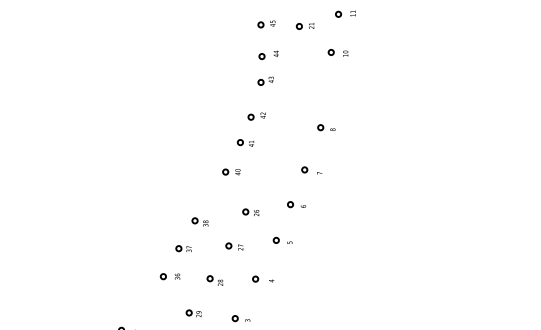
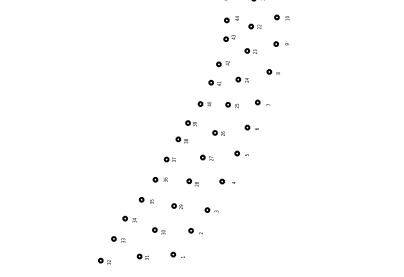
part: (300, 64) -> (254, 26), added
part: (336, 88) -> (280, 43), added
part: (294, 98) -> (250, 50), added
part: (282, 138) -> (241, 79), added
part: (268, 174) -> (231, 105), added
part: (211, 198) -> (190, 123), added
part: (149, 305) -> (145, 200), added

